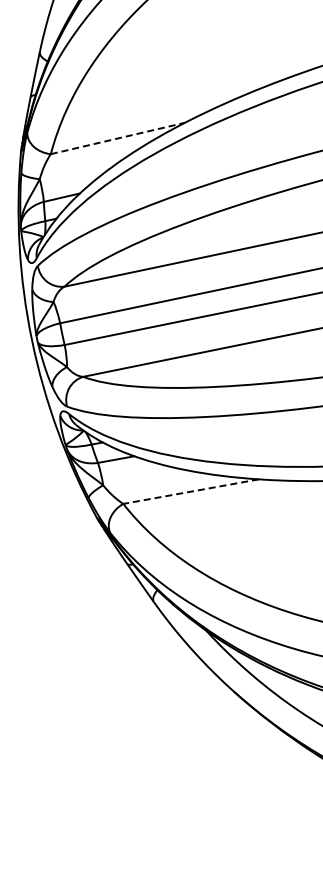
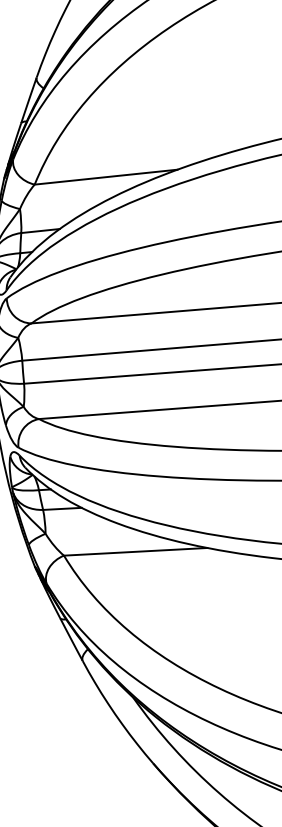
line: (117, 138) -> (105, 177), dashed -> solid
line: (191, 491) -> (136, 551), dashed -> solid

